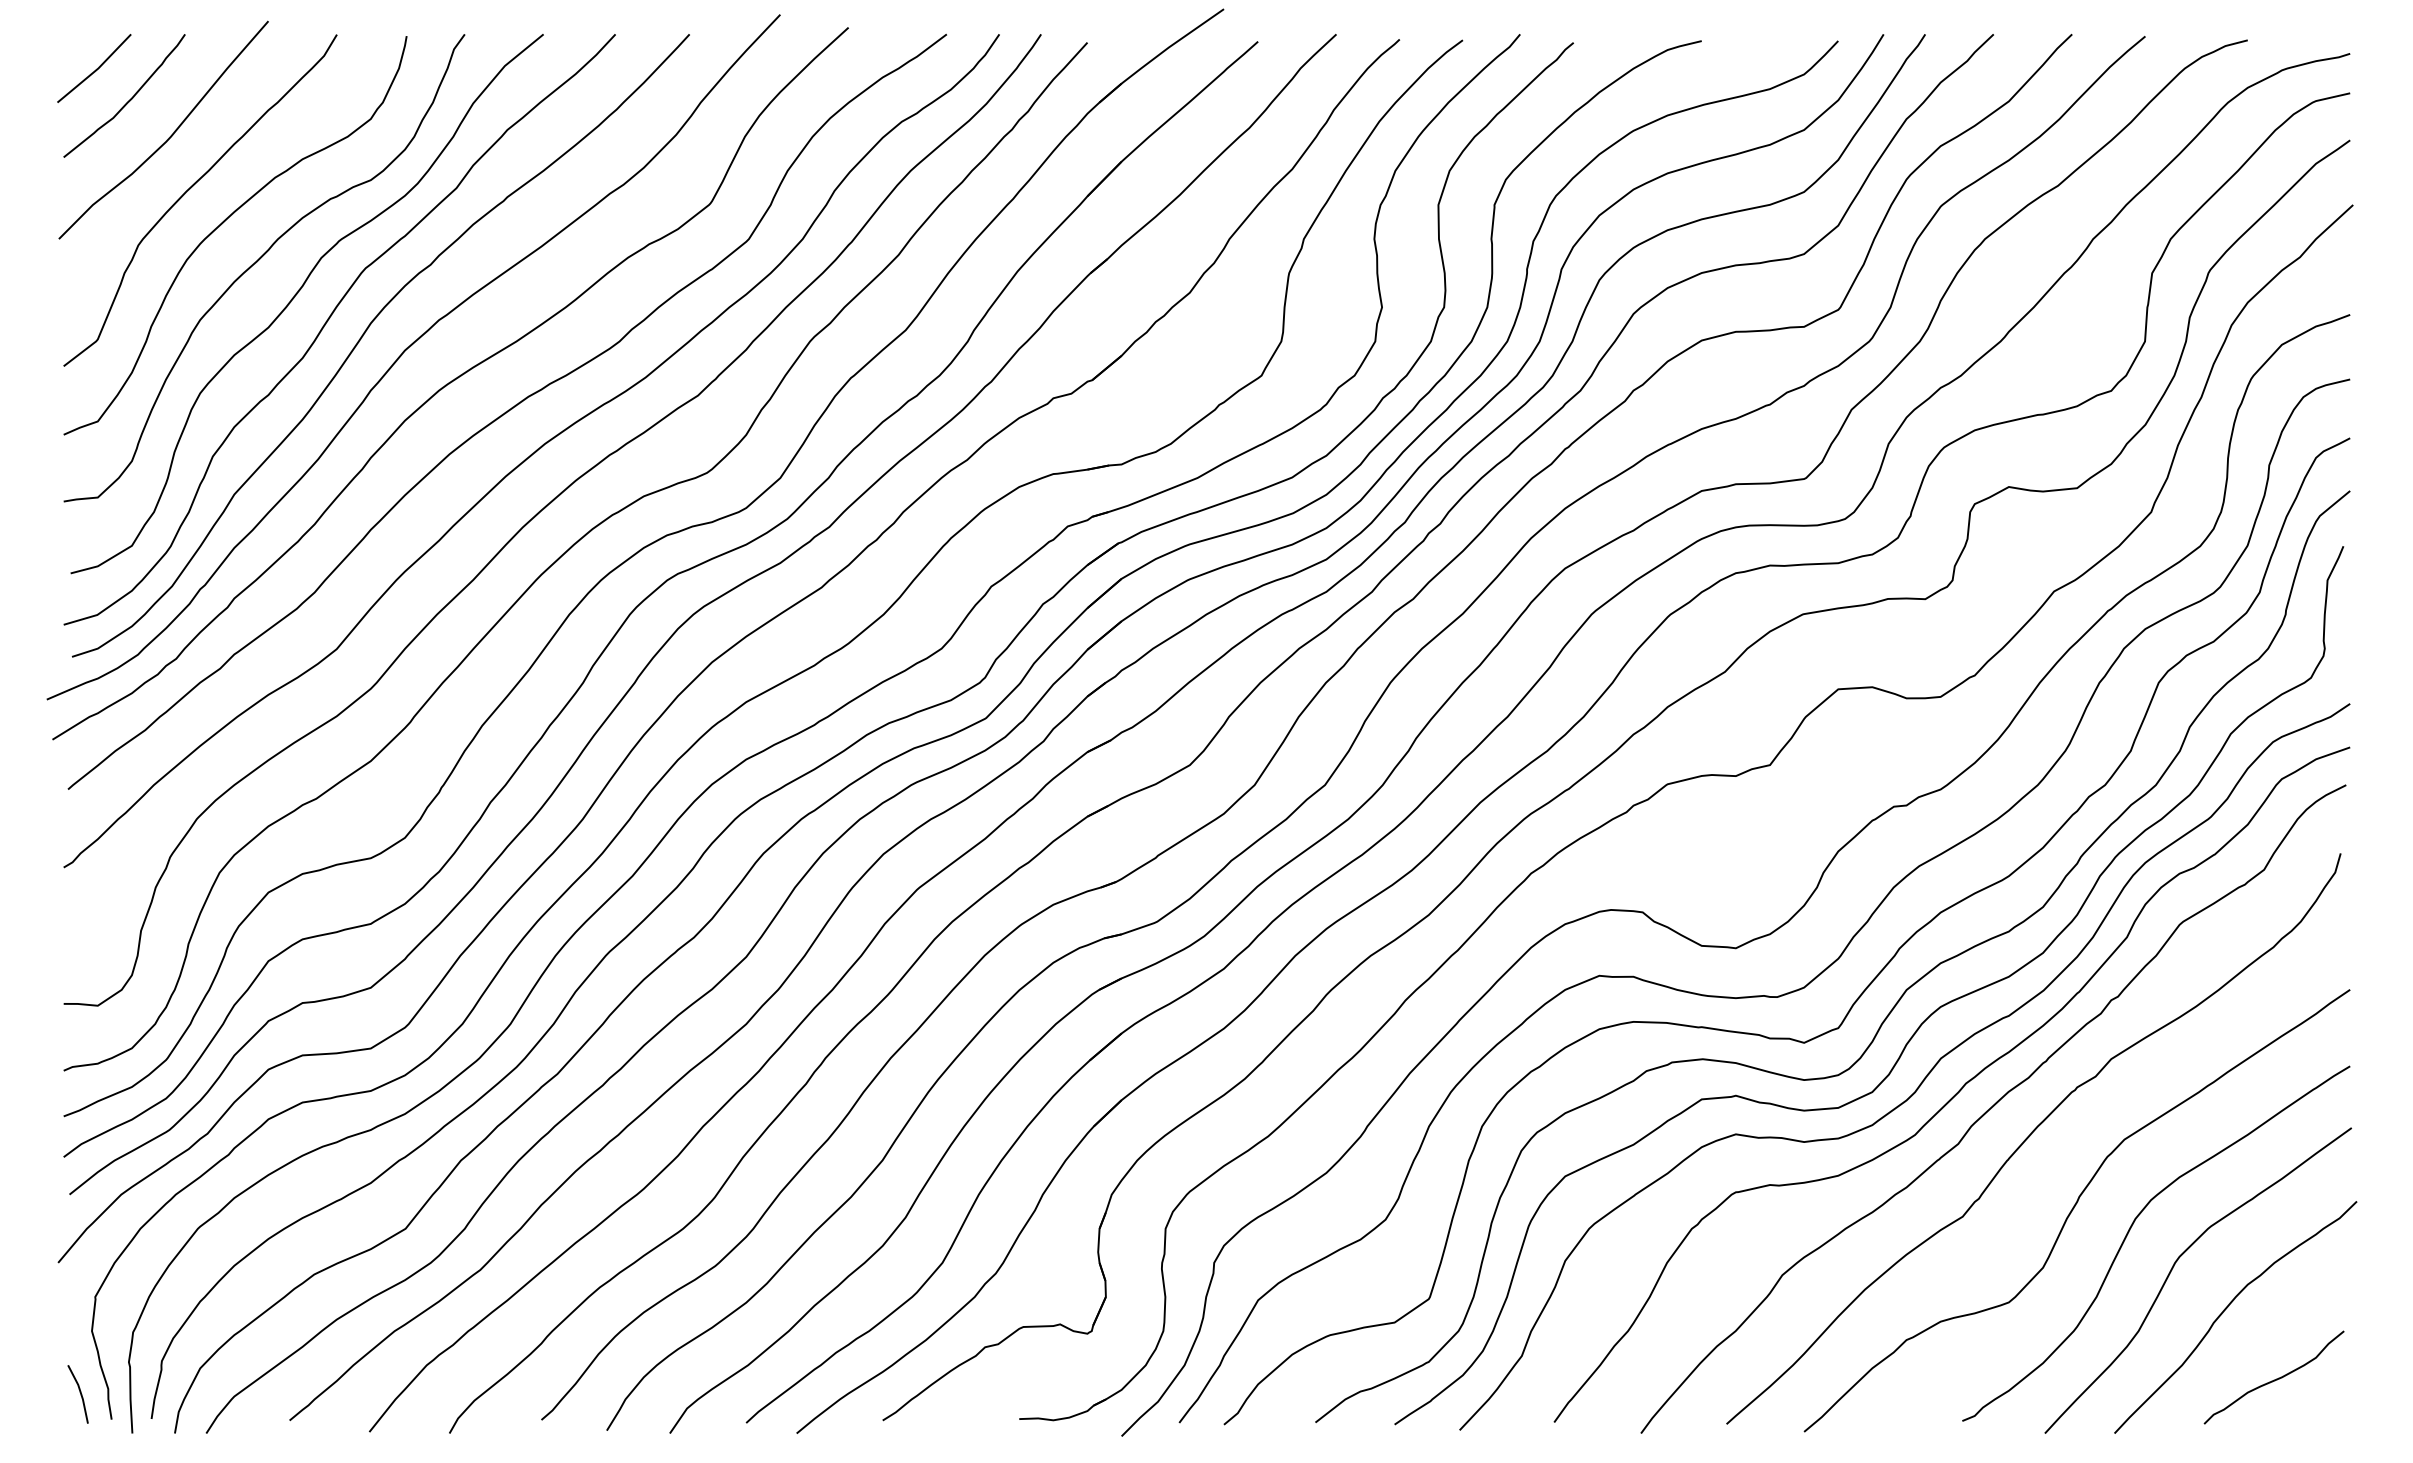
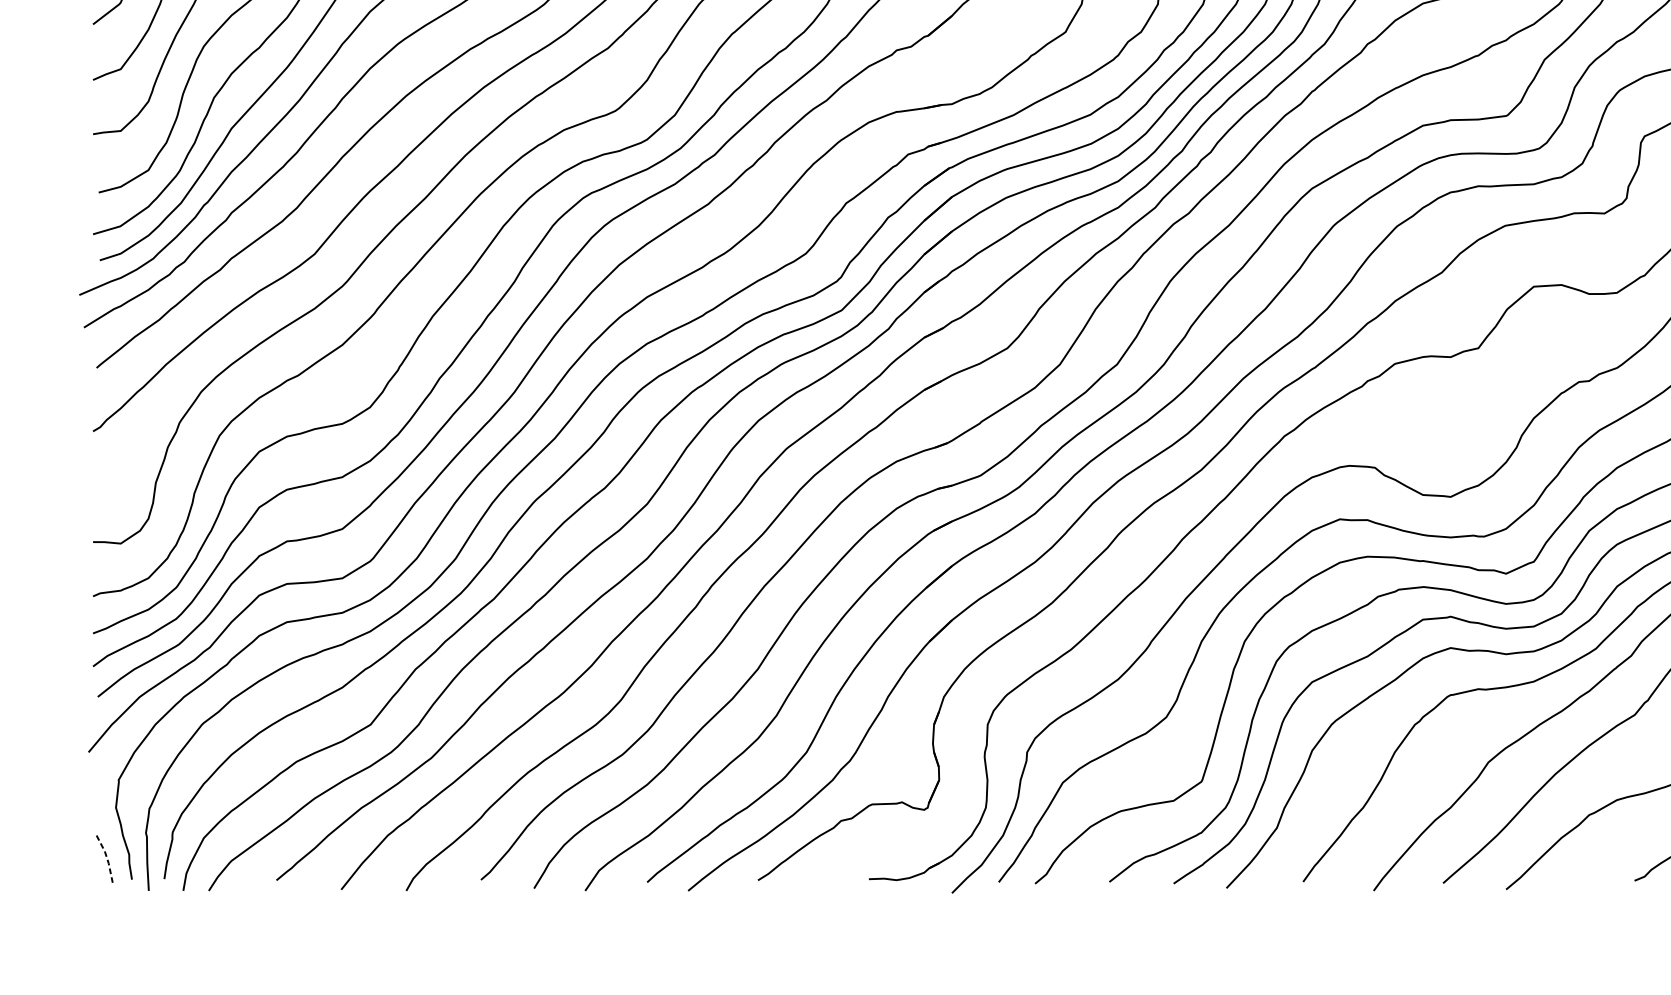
line: (80, 1393) -> (106, 858), solid -> dashed

